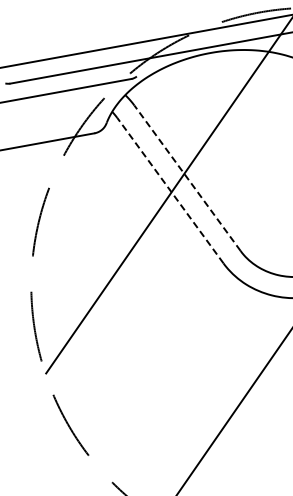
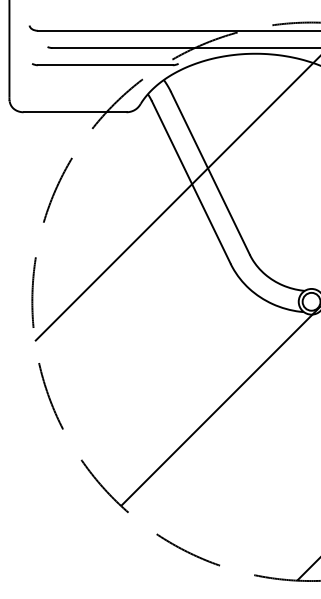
line: (187, 177) -> (210, 172), dashed -> solid
line: (170, 190) -> (191, 182), dashed -> solid

